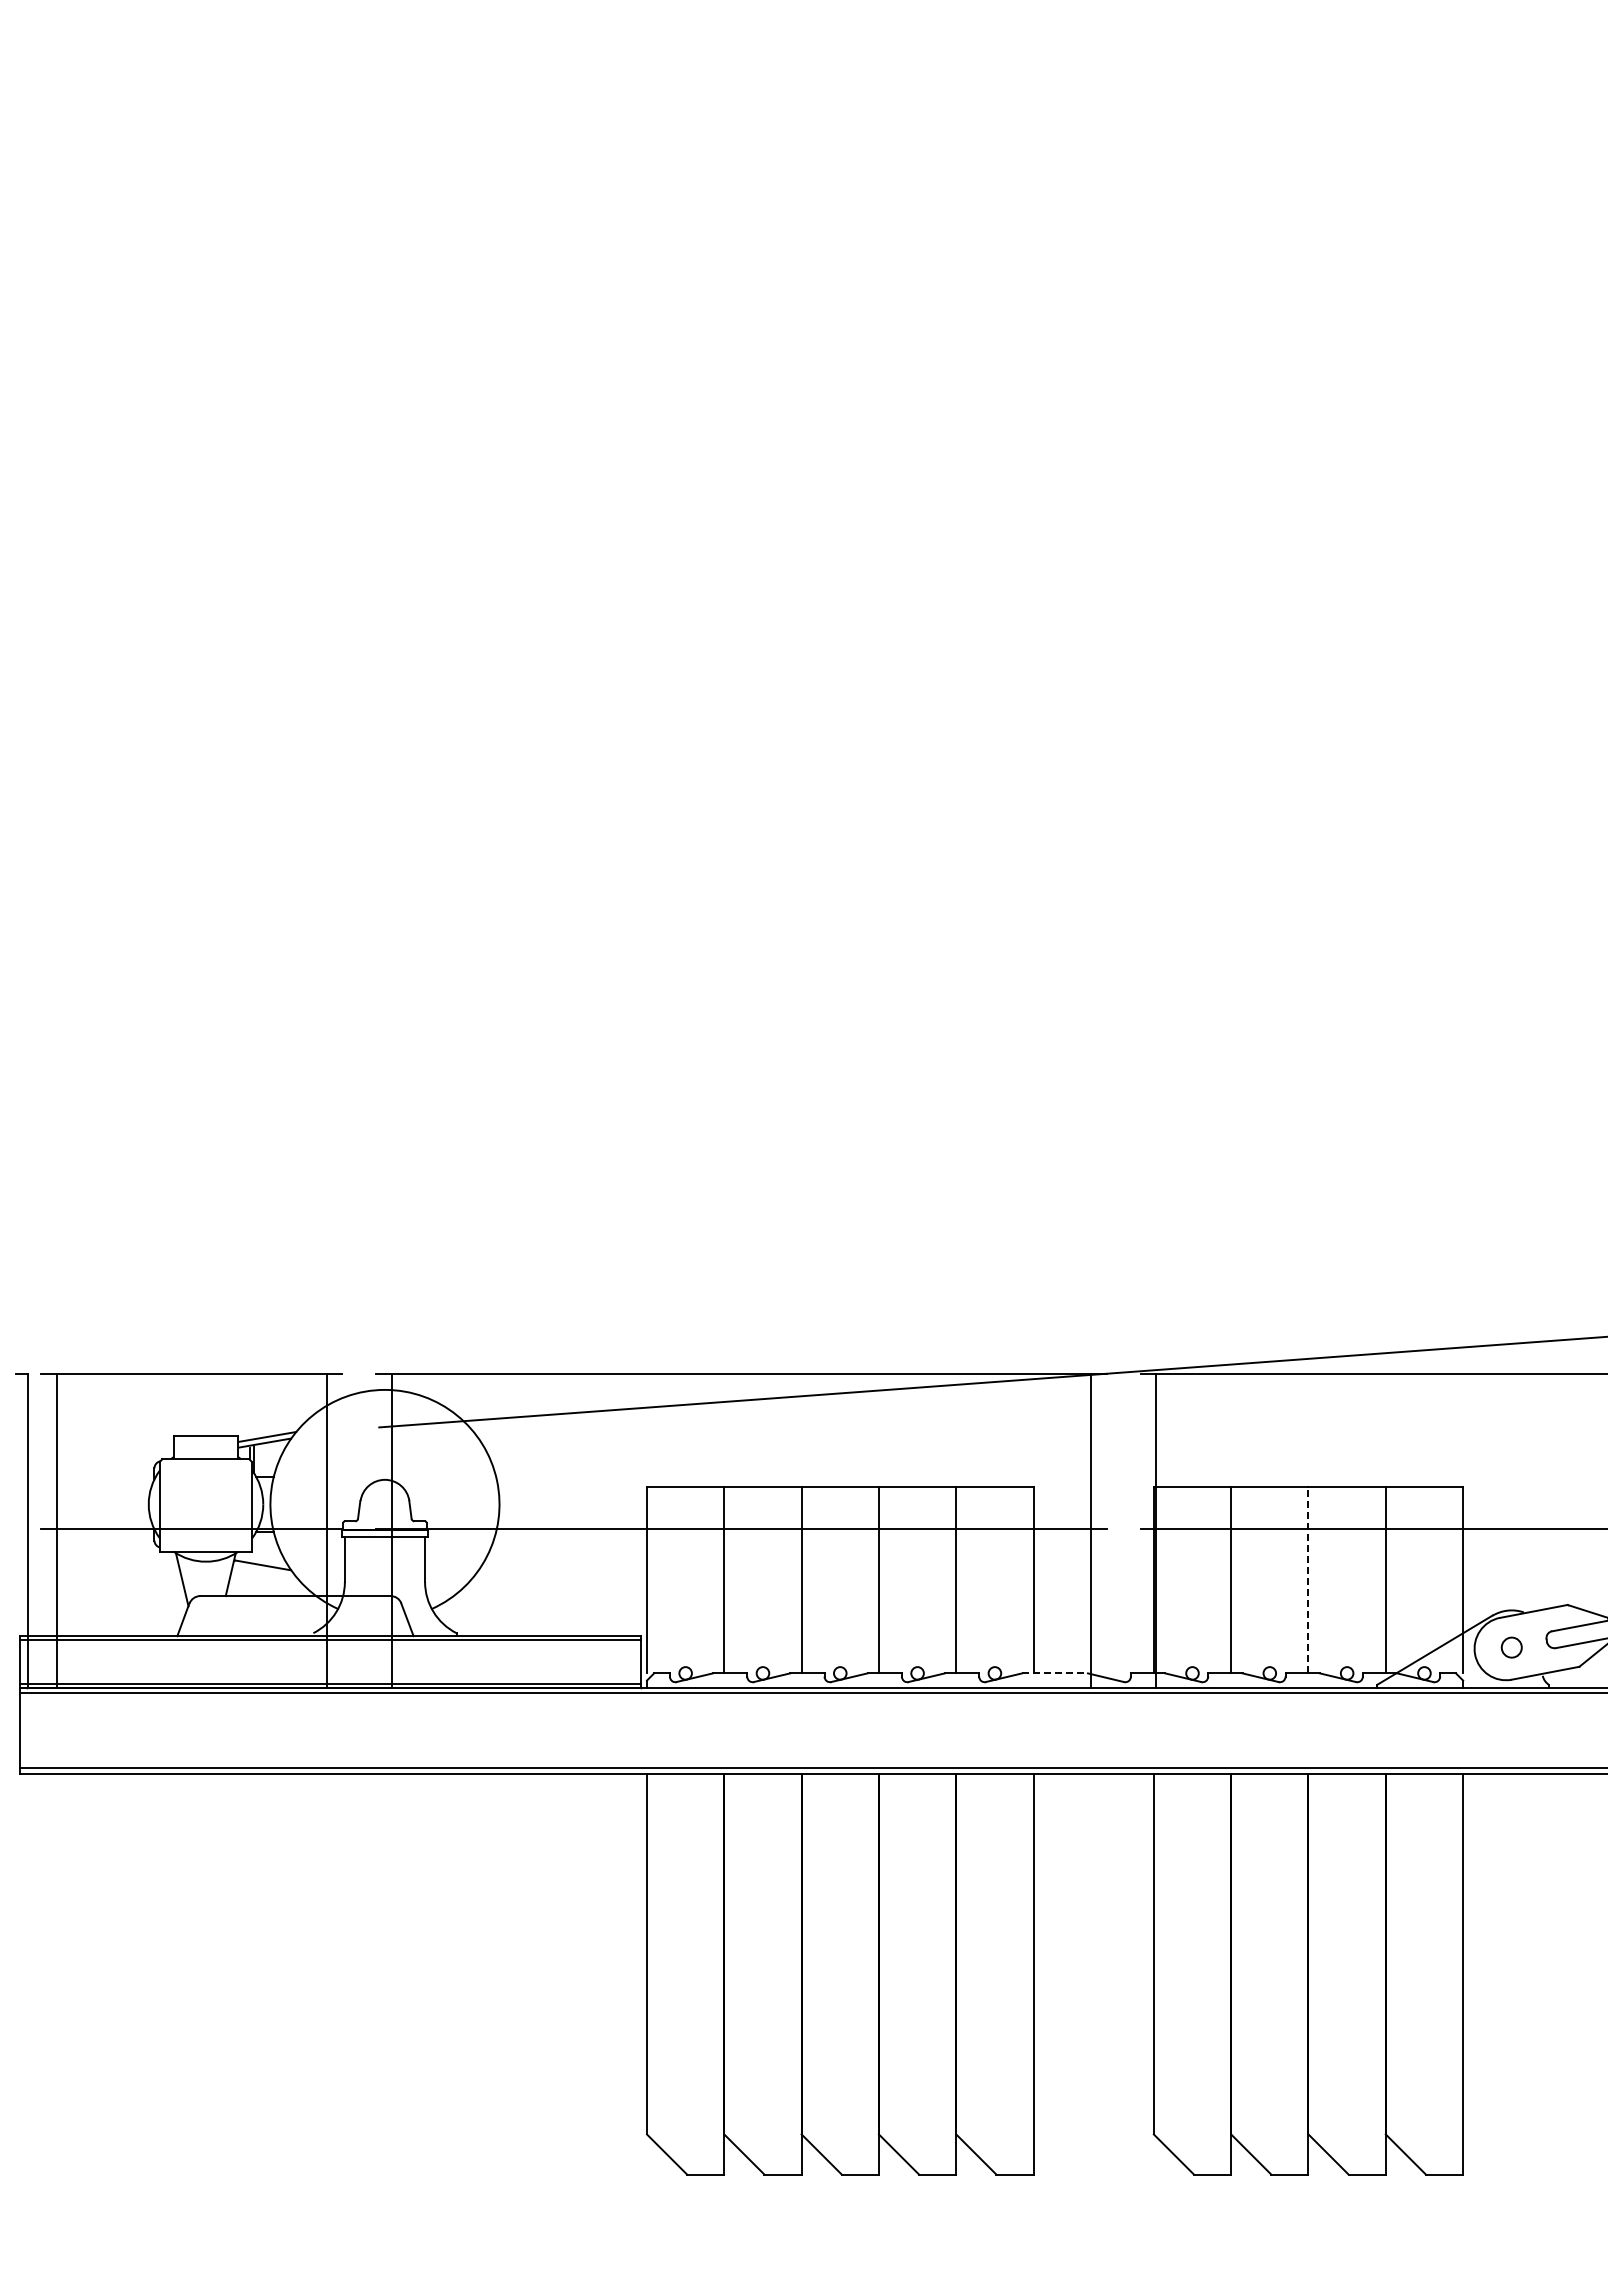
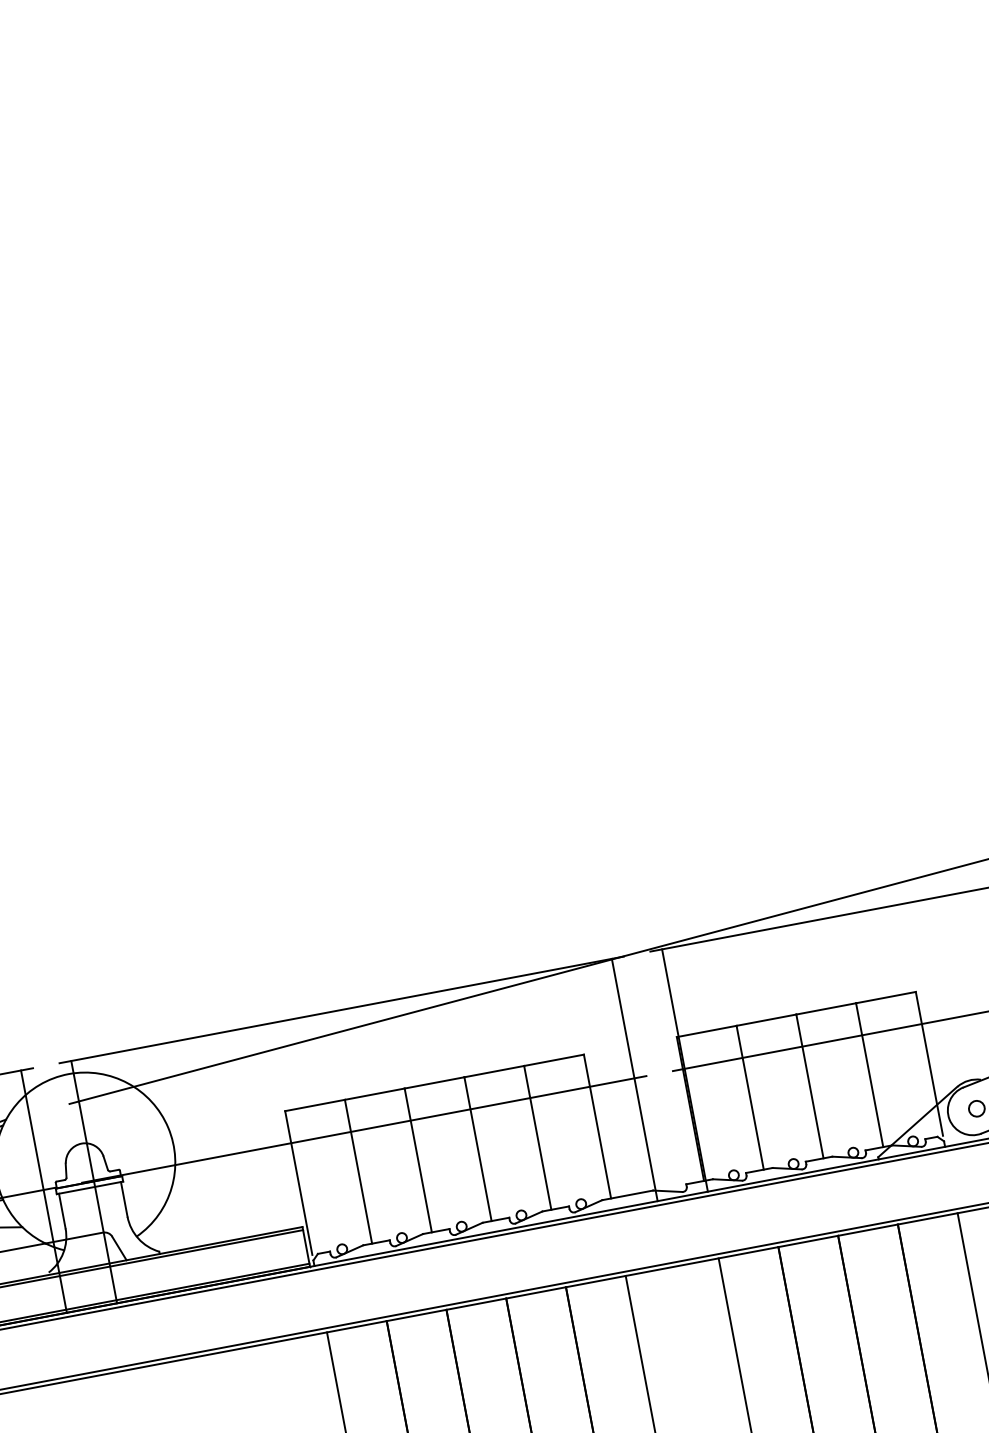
line: (1308, 1579) -> (809, 1085), dashed -> solid
line: (1055, 1673) -> (628, 1195), dashed -> solid

